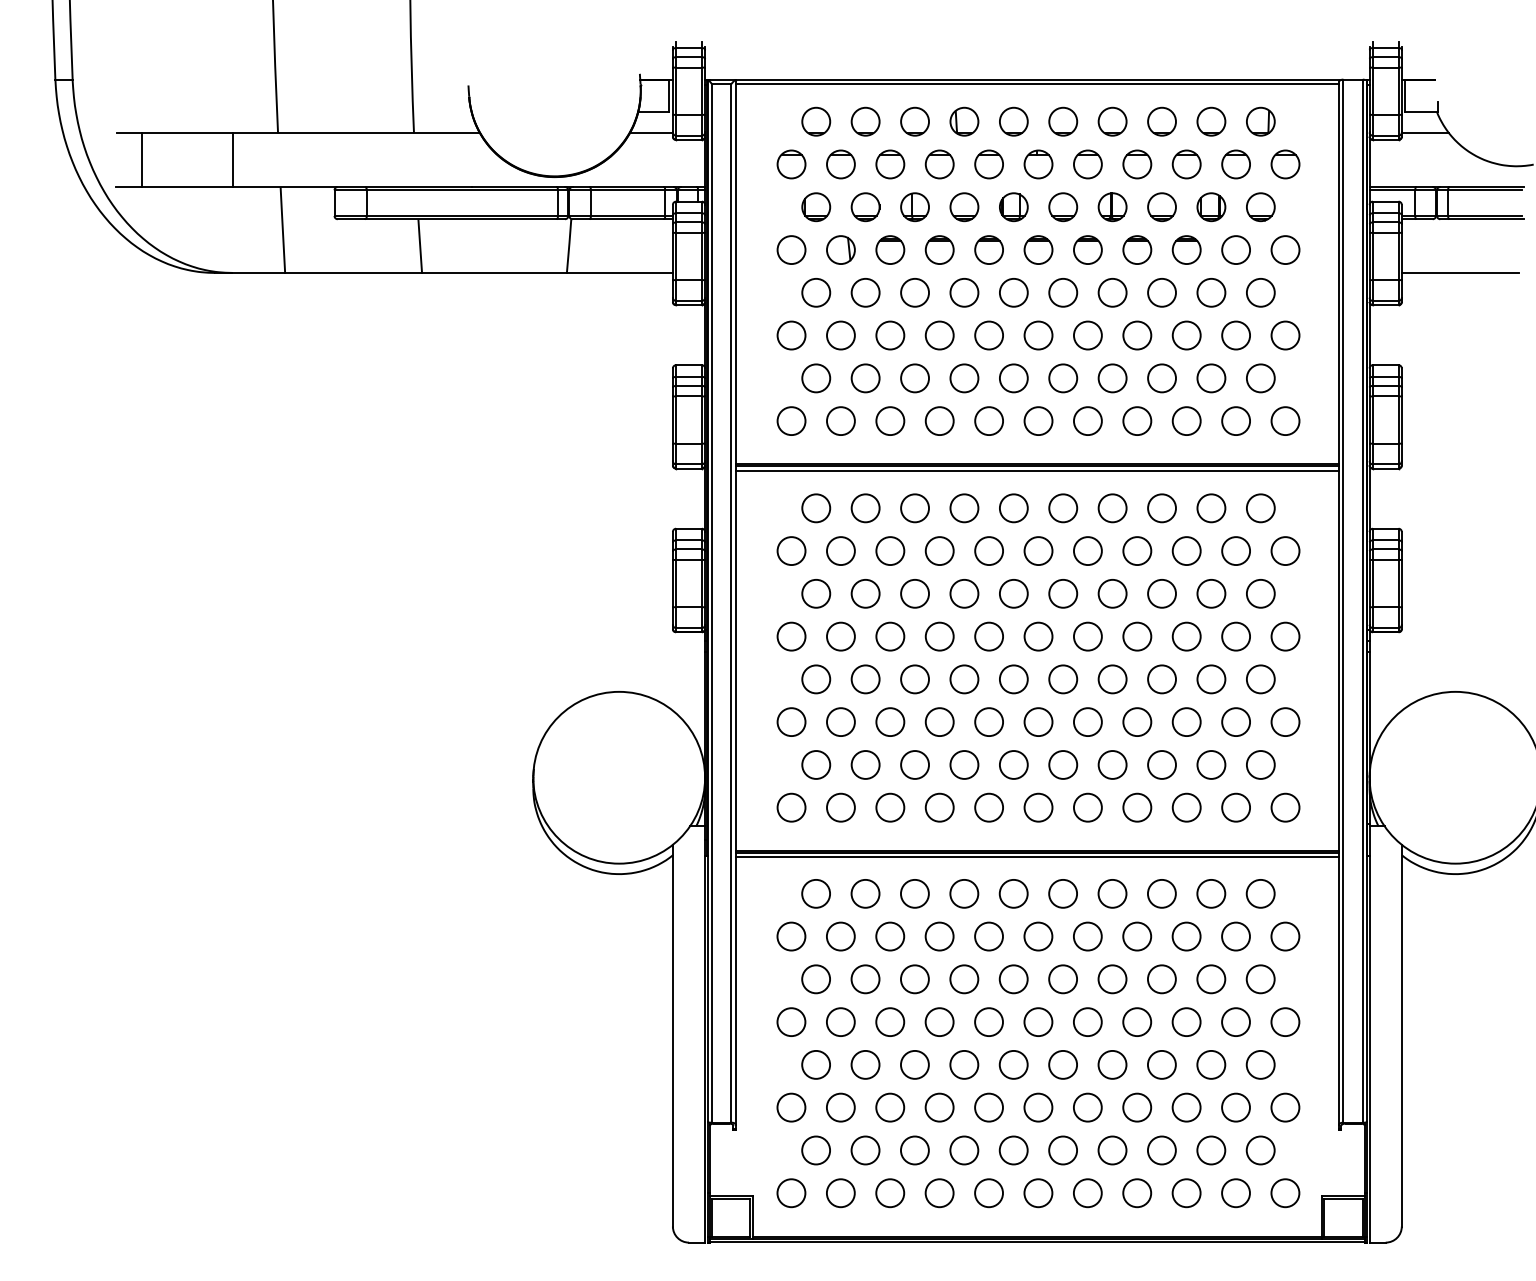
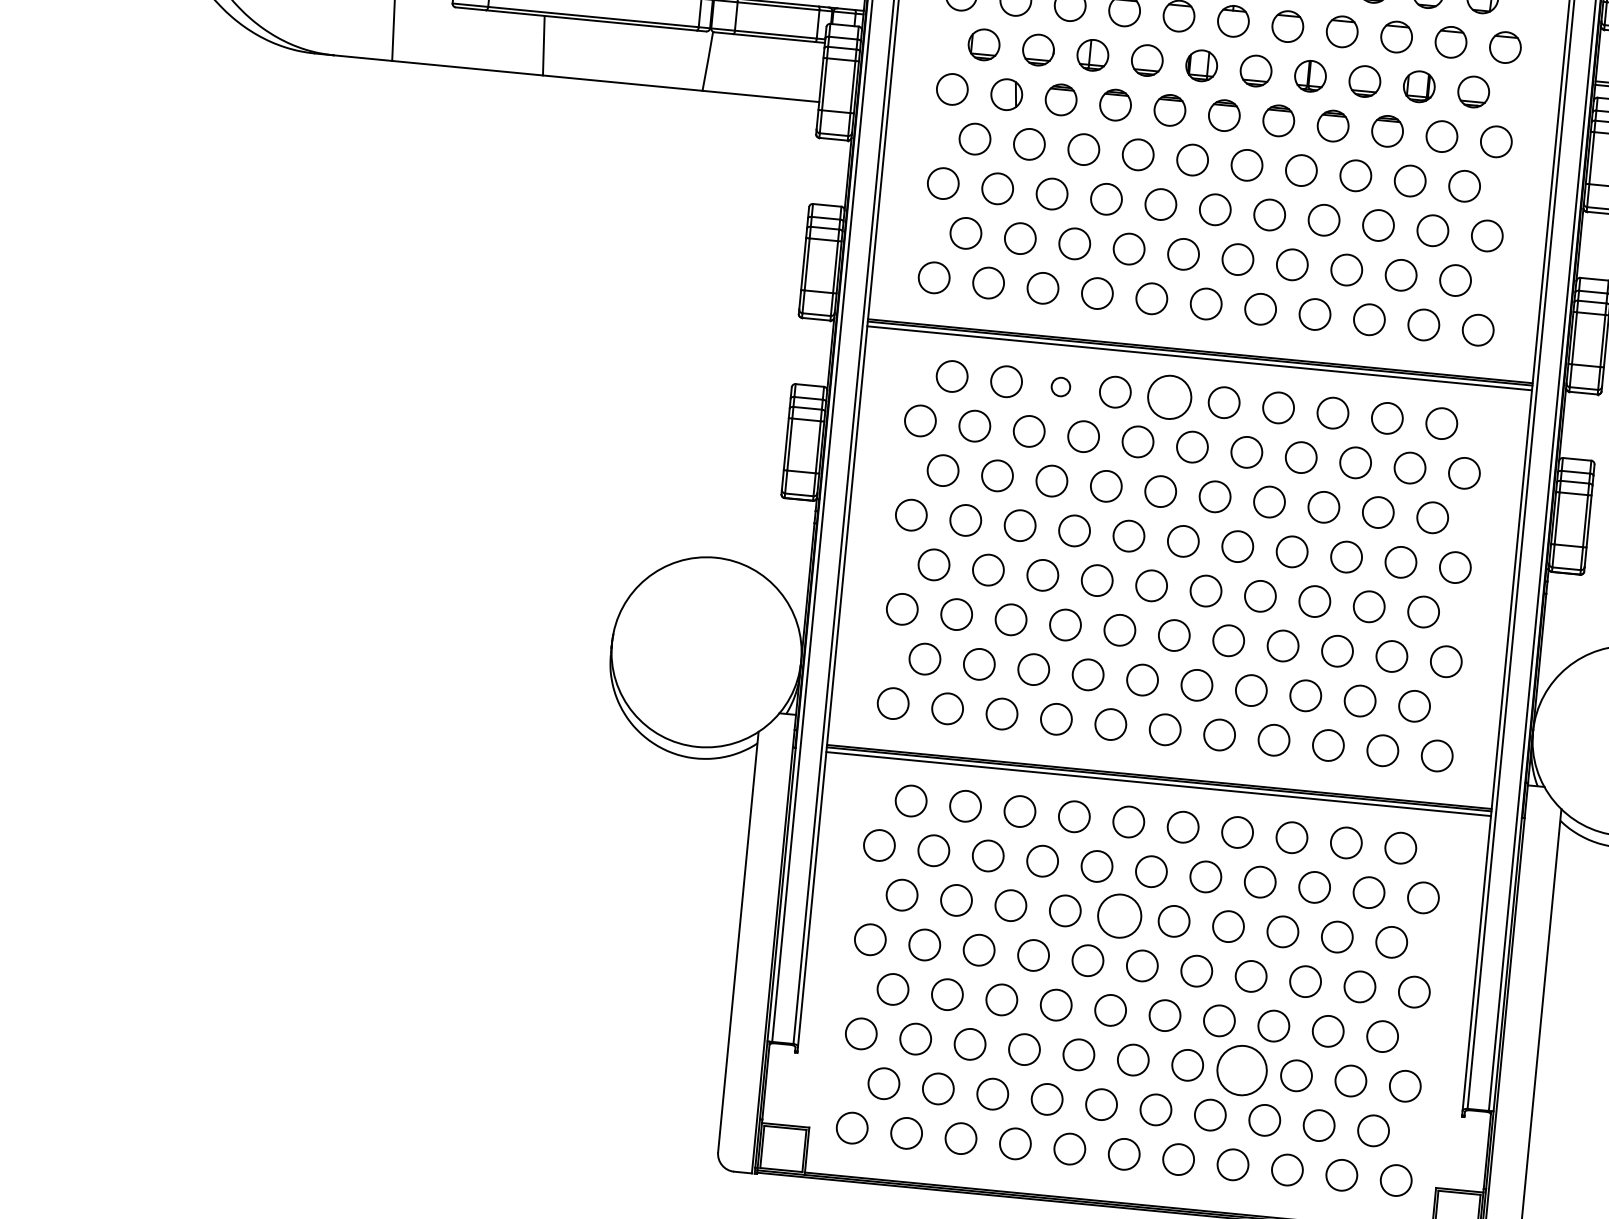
circle: (914, 508) -> (1060, 387), size x0.6
circle: (1013, 508) -> (1169, 397), size x1.4
circle: (1013, 979) -> (1119, 916), size x1.4
circle: (1137, 1107) -> (1242, 1070), size x1.6

